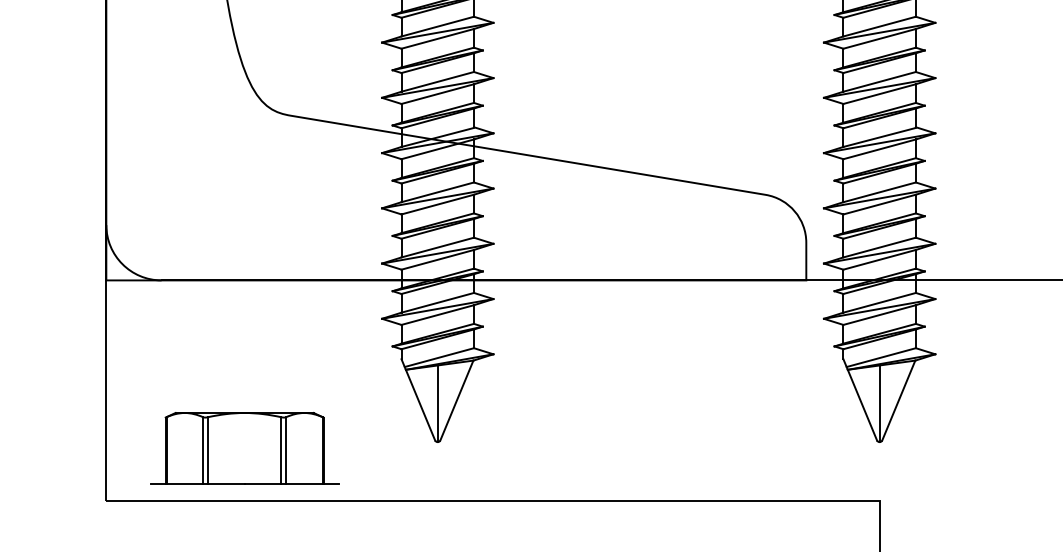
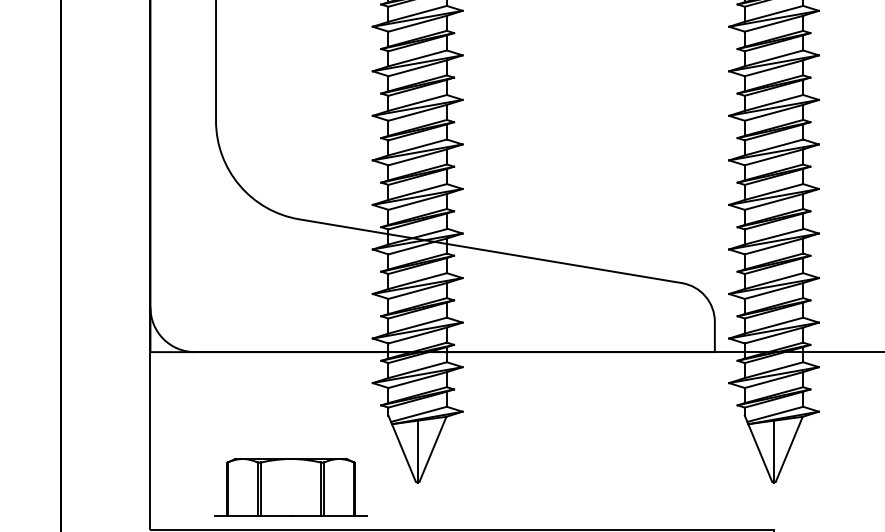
part: (244, 448) -> (290, 487), moved

